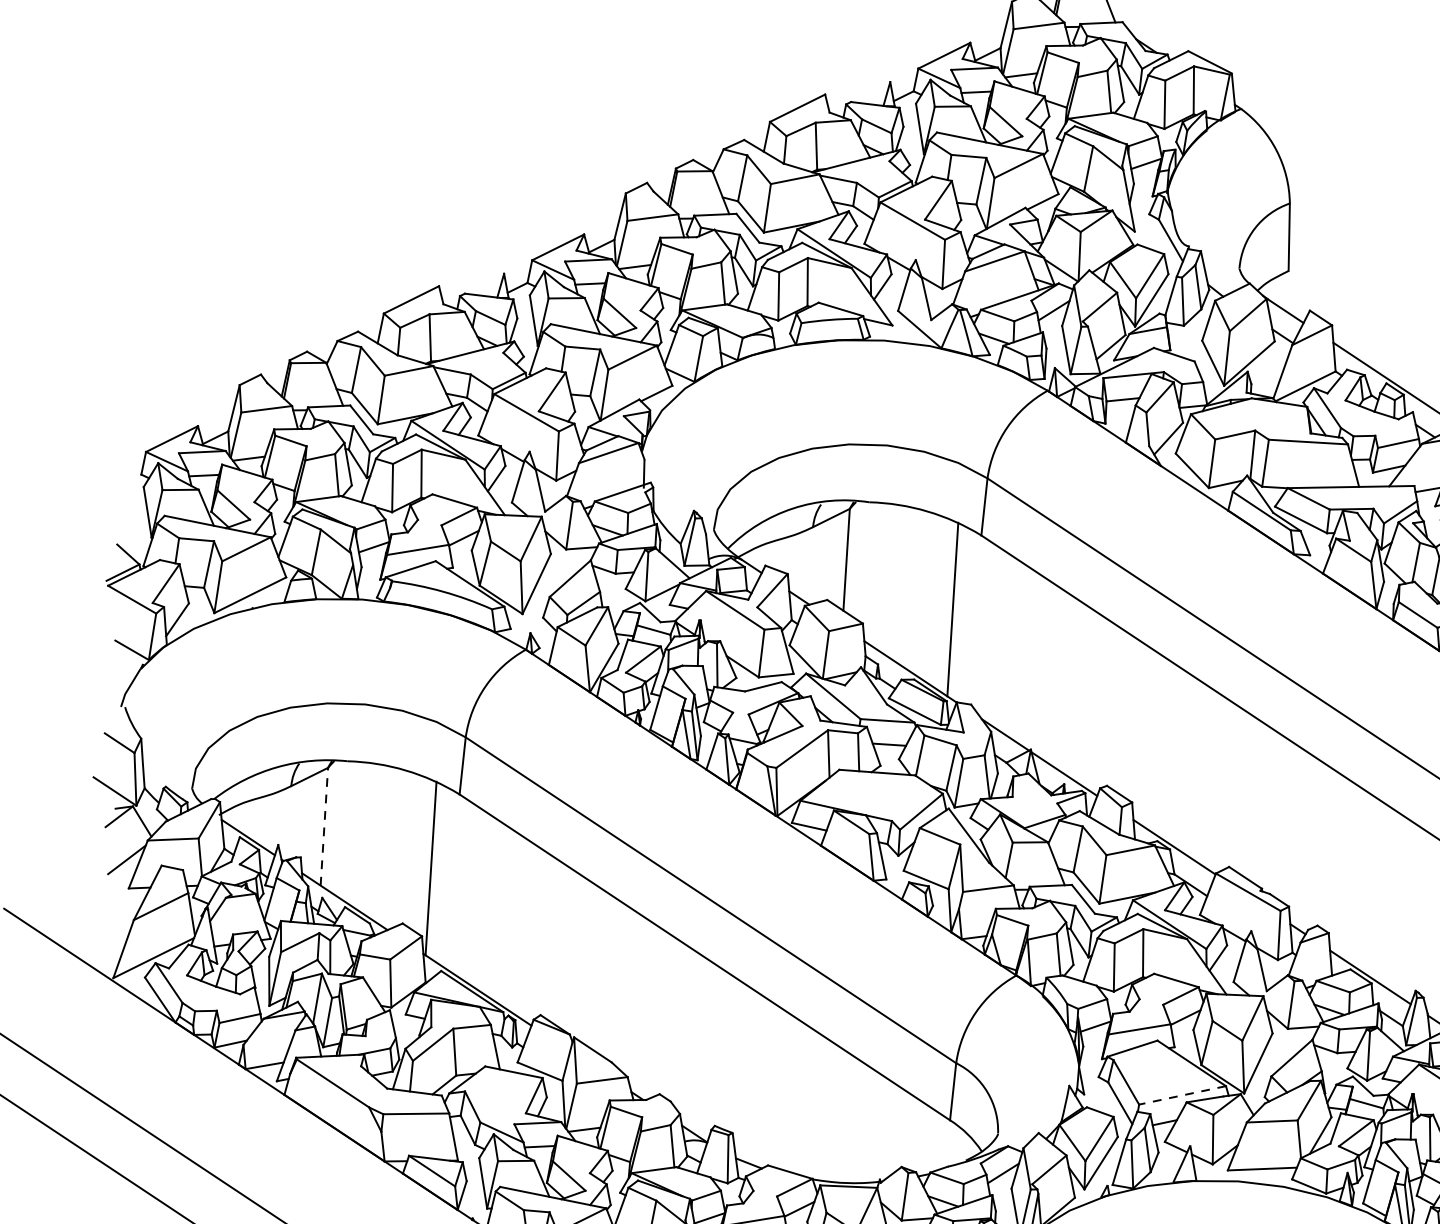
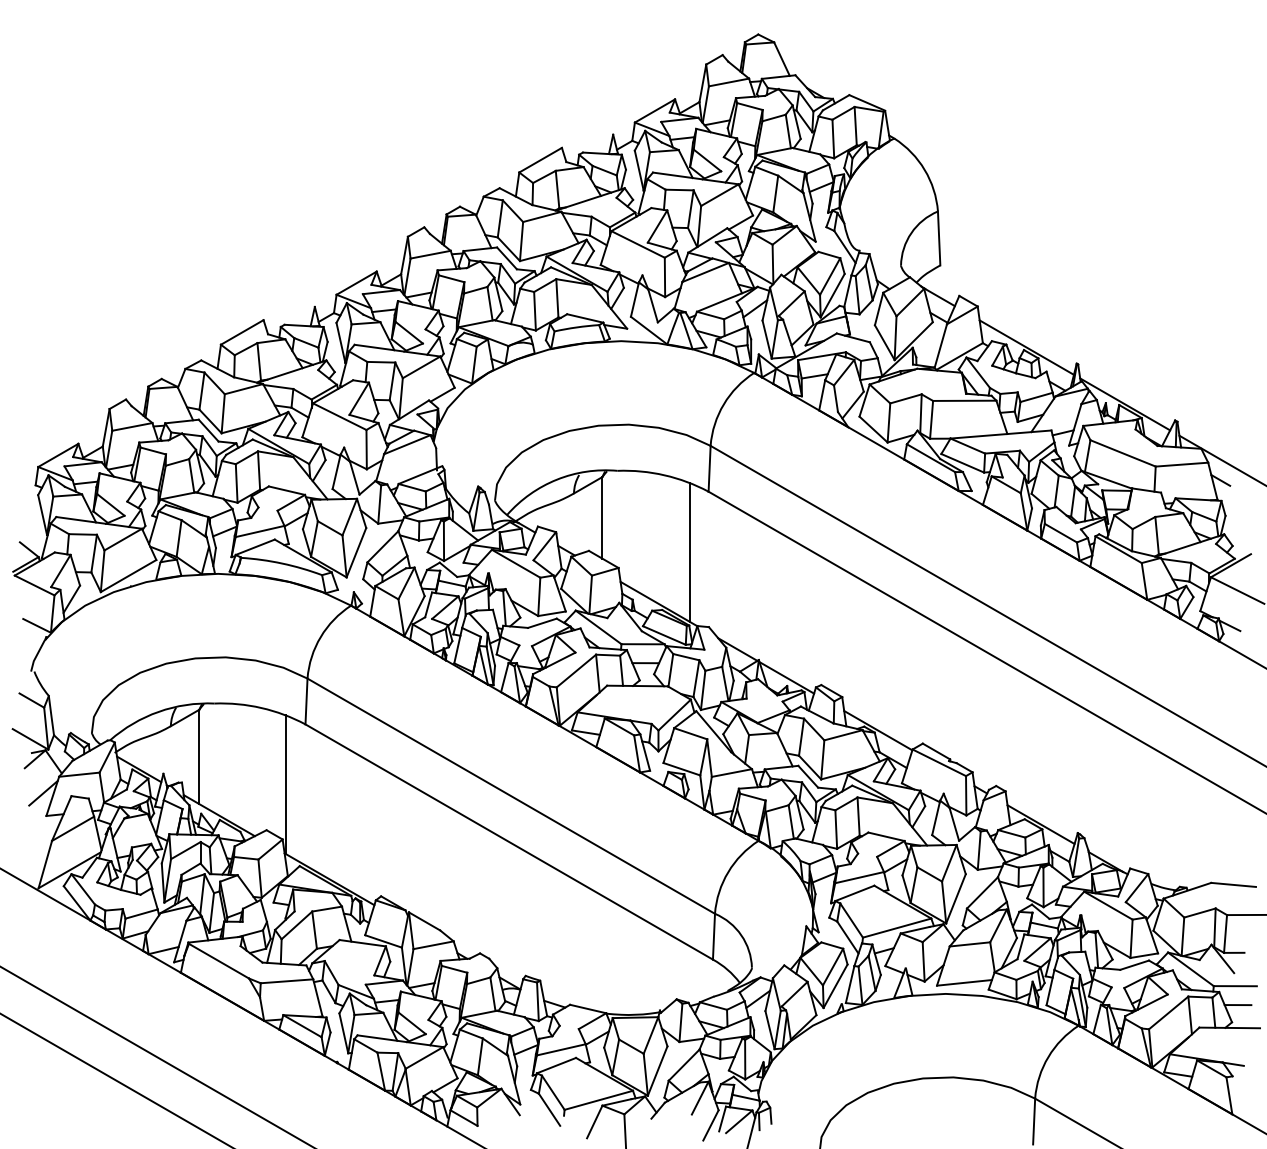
line: (324, 826) -> (199, 756), dashed -> solid
line: (1181, 1095) -> (896, 928), dashed -> solid

